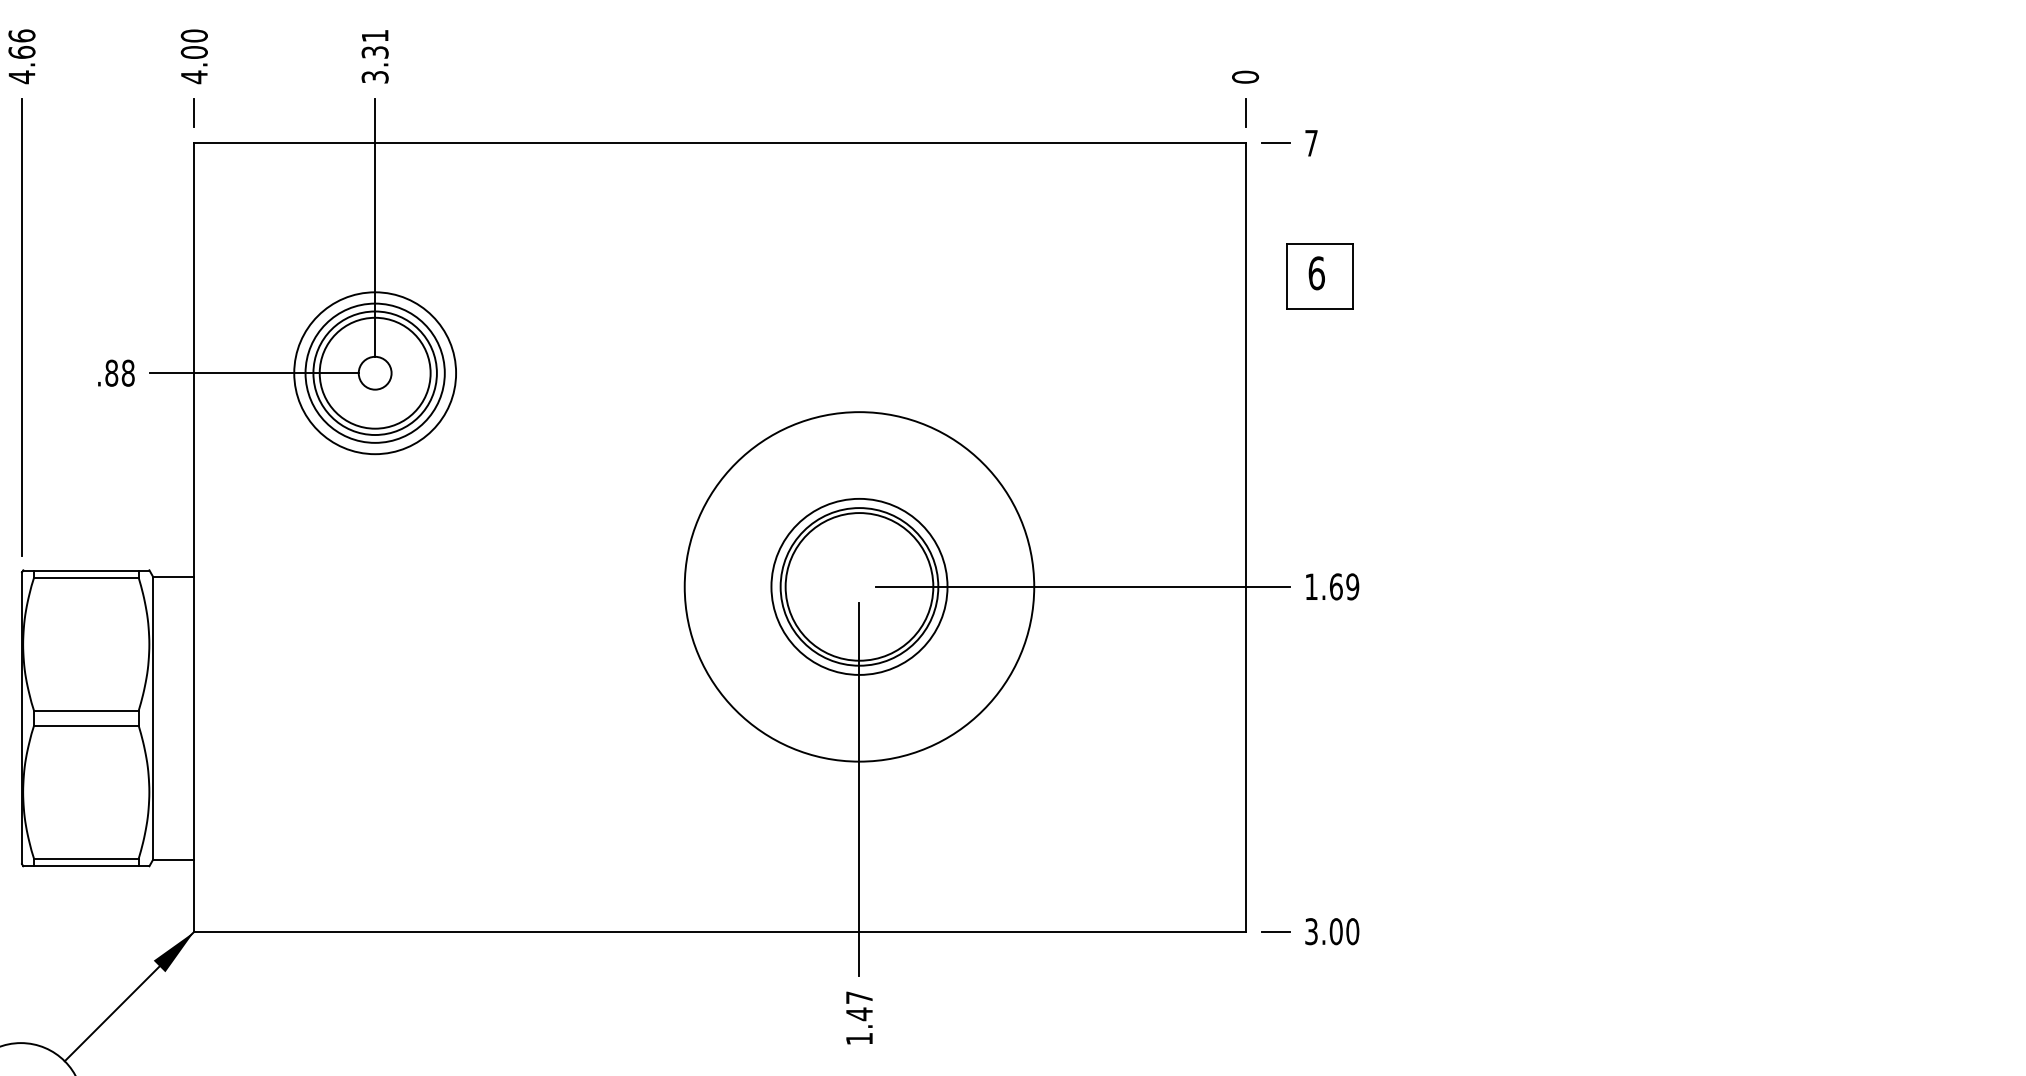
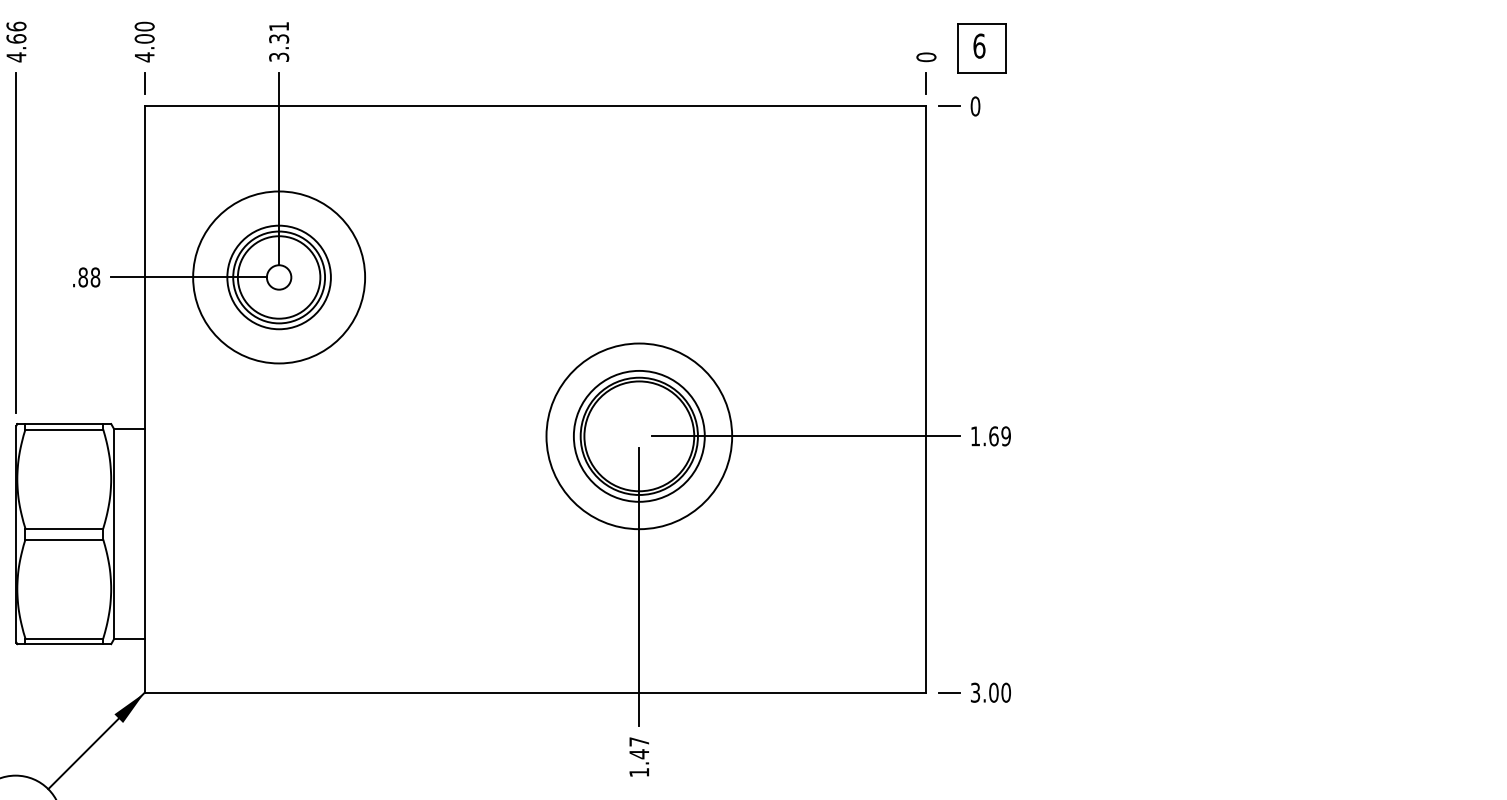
text: (1311, 143) -> (975, 106), 7 -> 0
part: (1319, 276) -> (981, 48), moved
circle: (375, 373) -> (279, 277), size x1.43
circle: (859, 587) -> (639, 436), size x0.71

